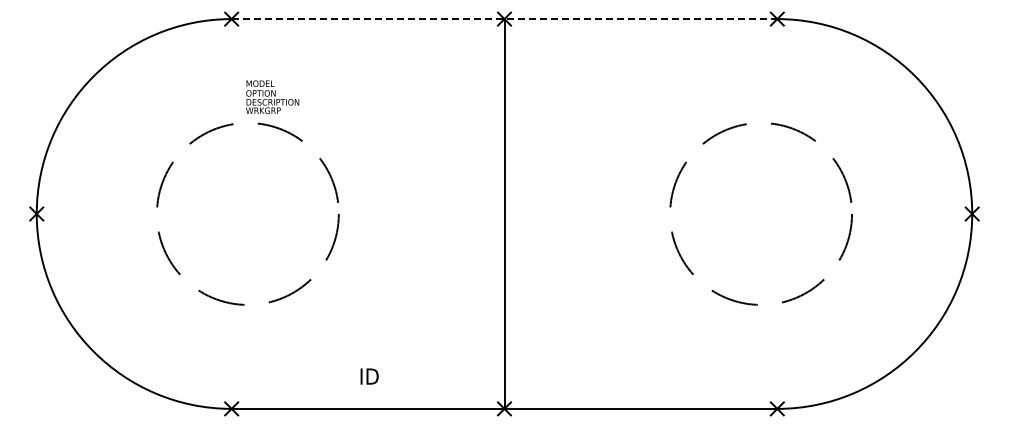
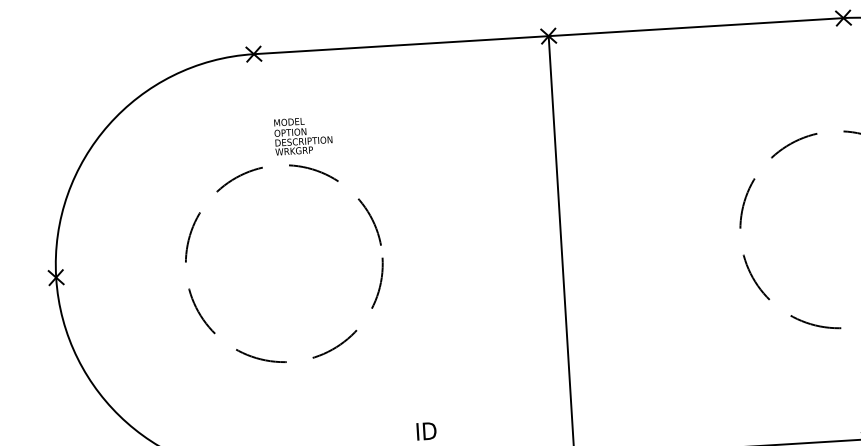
line: (504, 19) -> (548, 36), dashed -> solid

